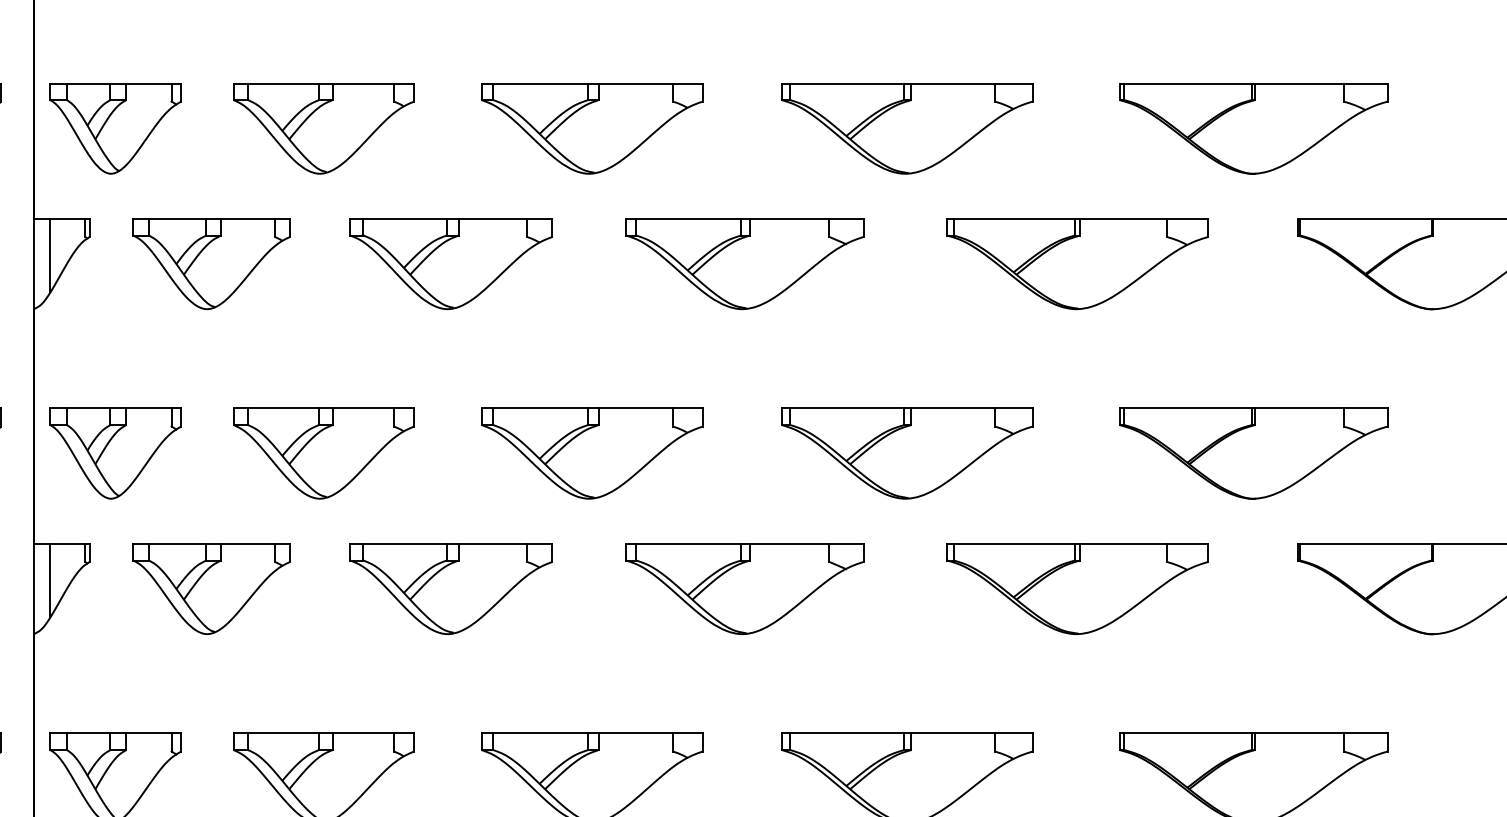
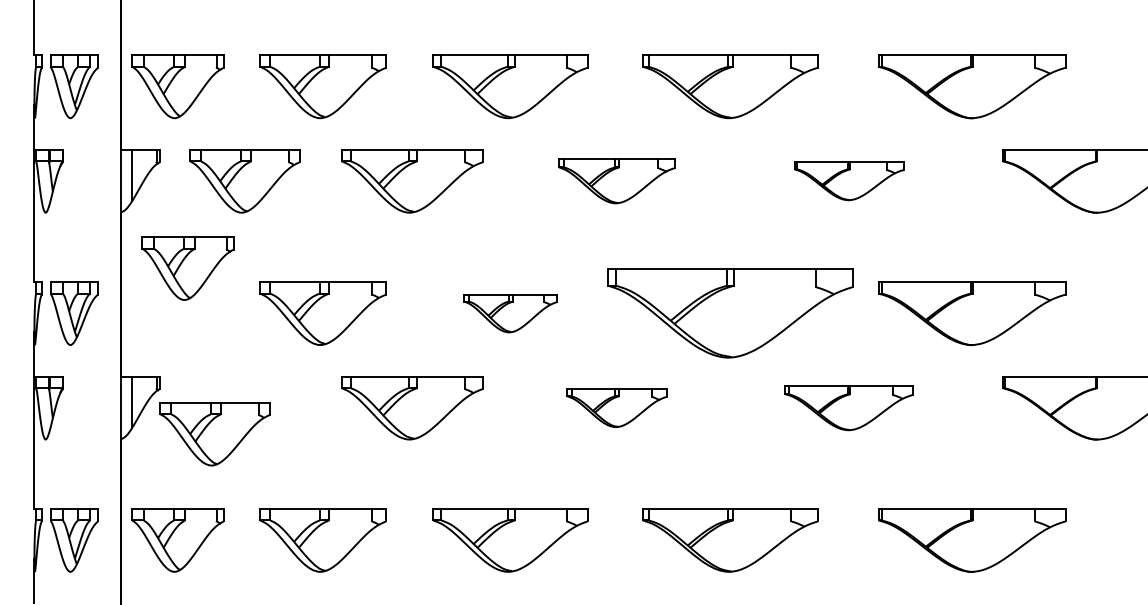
part: (744, 264) -> (616, 181), size x0.7
part: (1076, 264) -> (848, 181), size x0.6
part: (115, 453) -> (187, 268), moved
part: (592, 453) -> (510, 313), size x0.6
part: (907, 453) -> (730, 313), size x1.4
part: (211, 589) -> (214, 434), moved
part: (744, 589) -> (616, 408), size x0.6
part: (1076, 589) -> (848, 408), size x0.7

